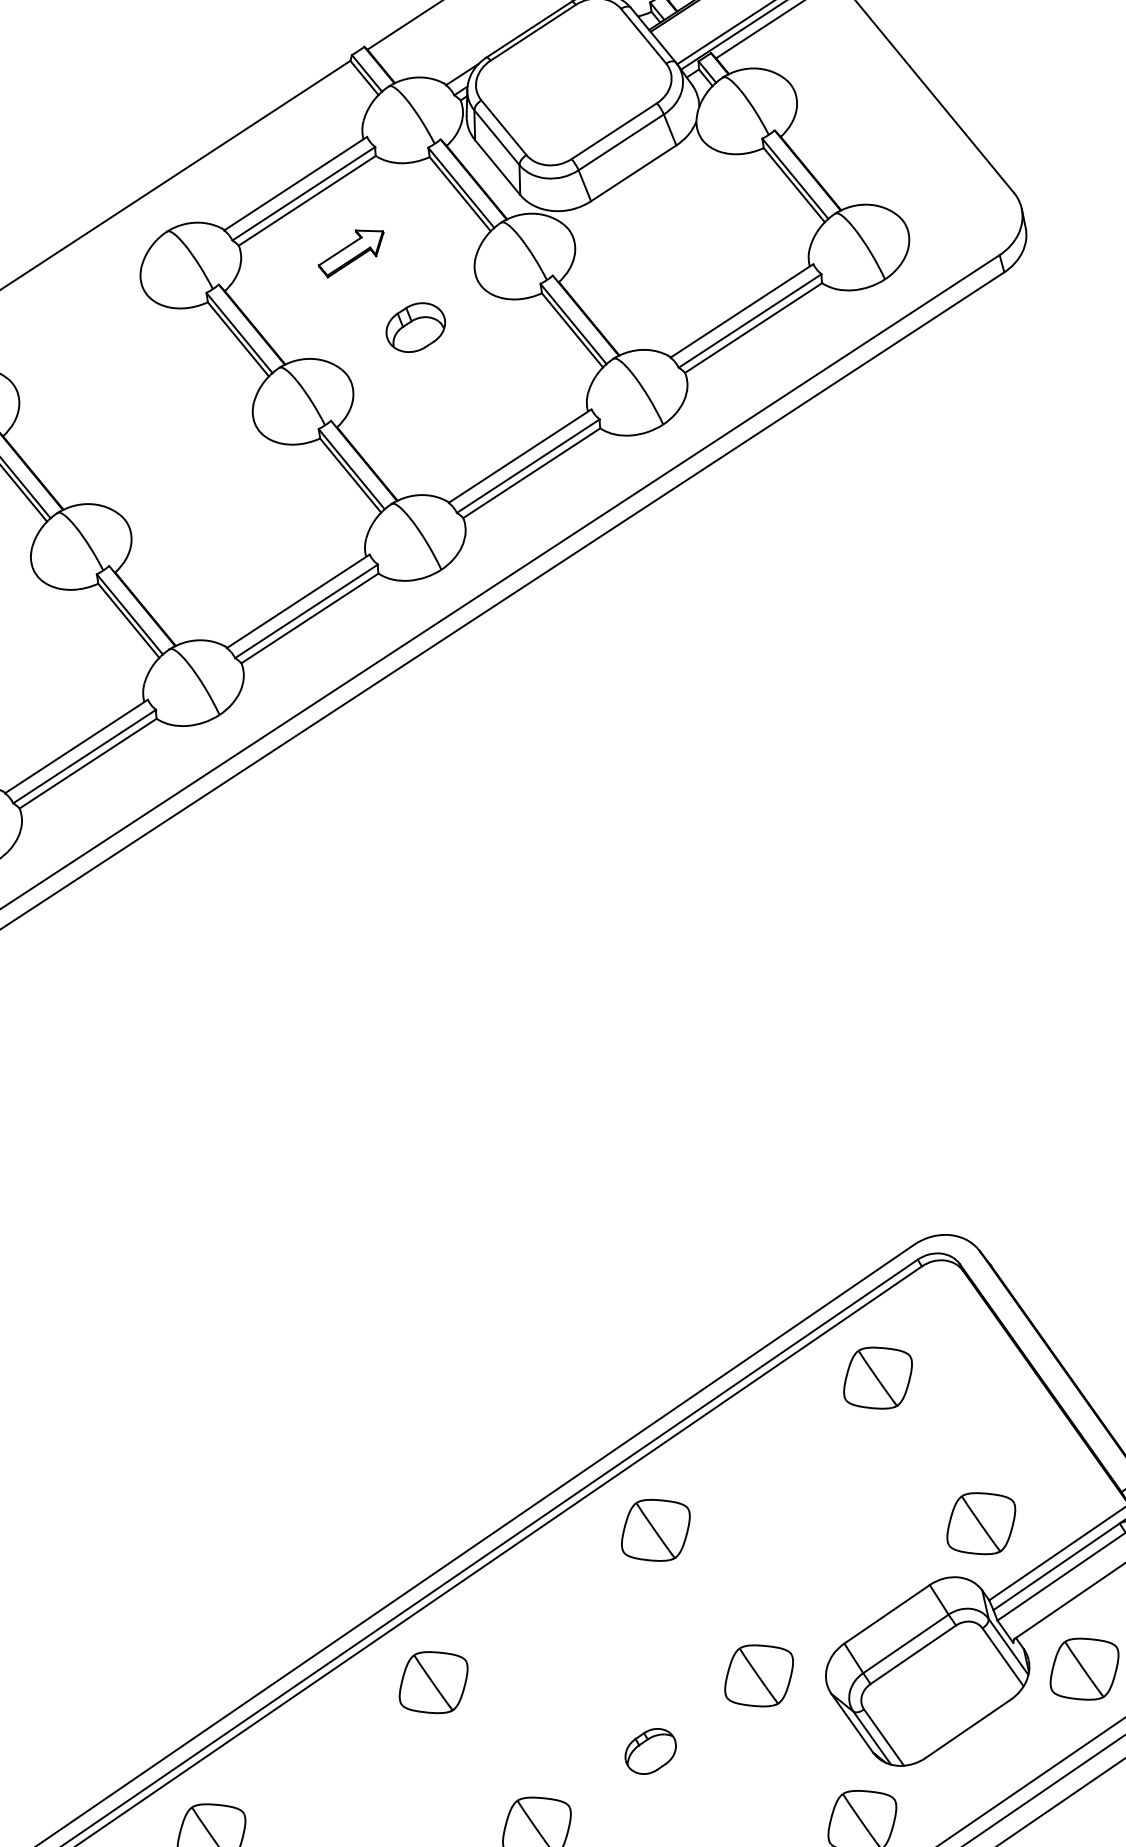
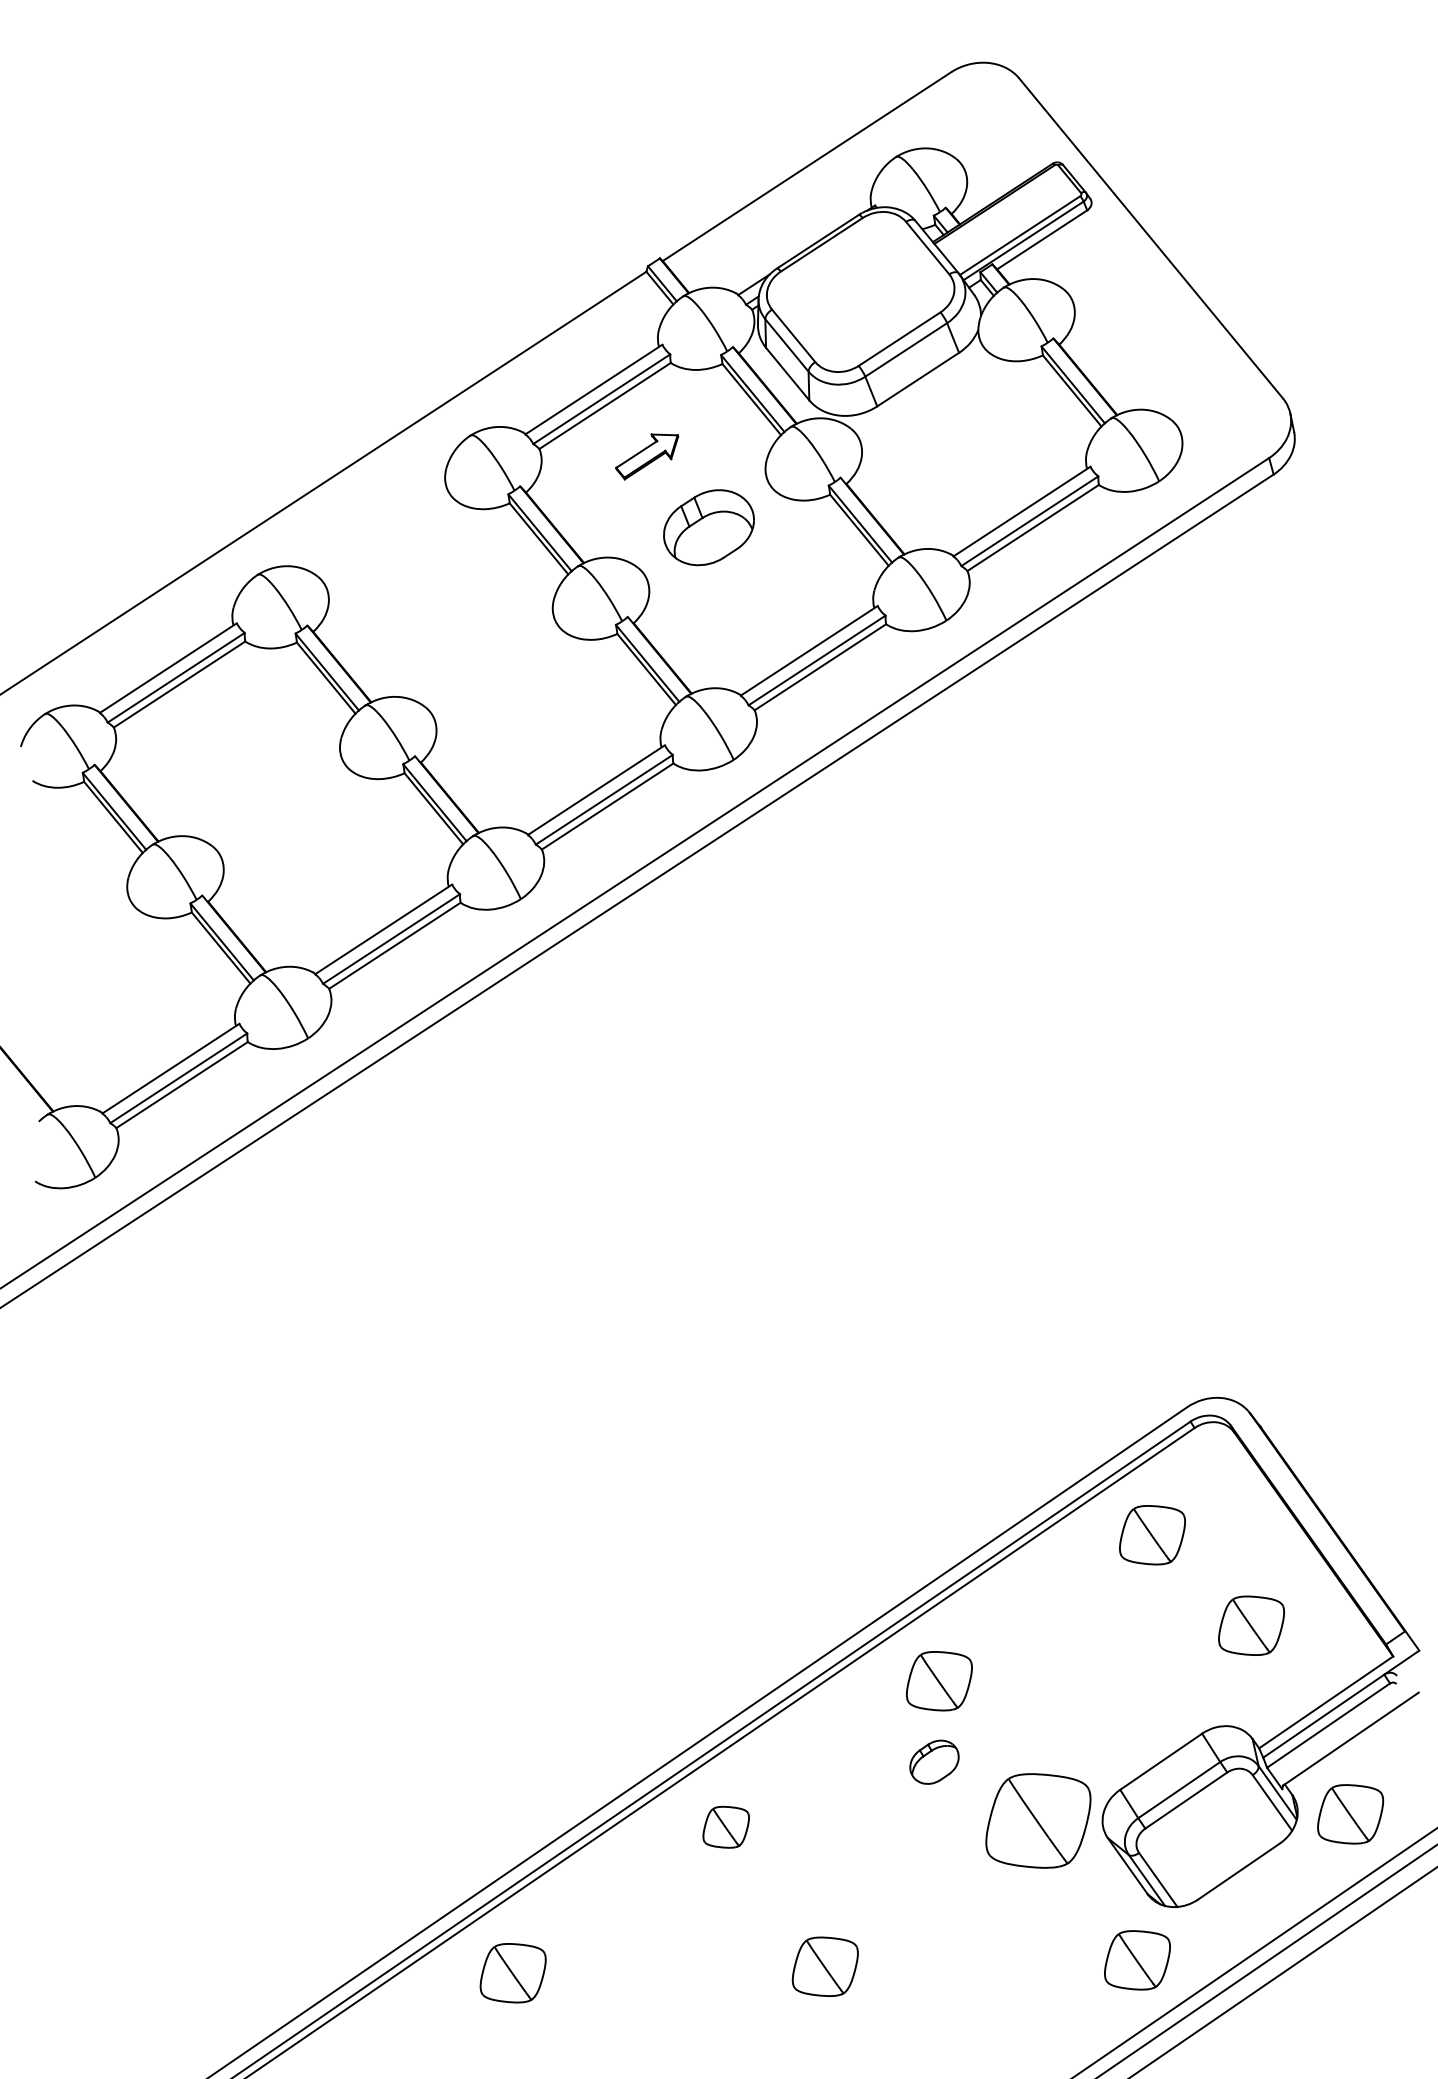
part: (416, 327) -> (709, 527), size x1.6
part: (981, 1523) -> (1251, 1625), moved
part: (759, 1675) -> (1038, 1820), size x1.6
part: (432, 1682) -> (725, 1827), size x0.7
part: (650, 1750) -> (934, 1761), moved

